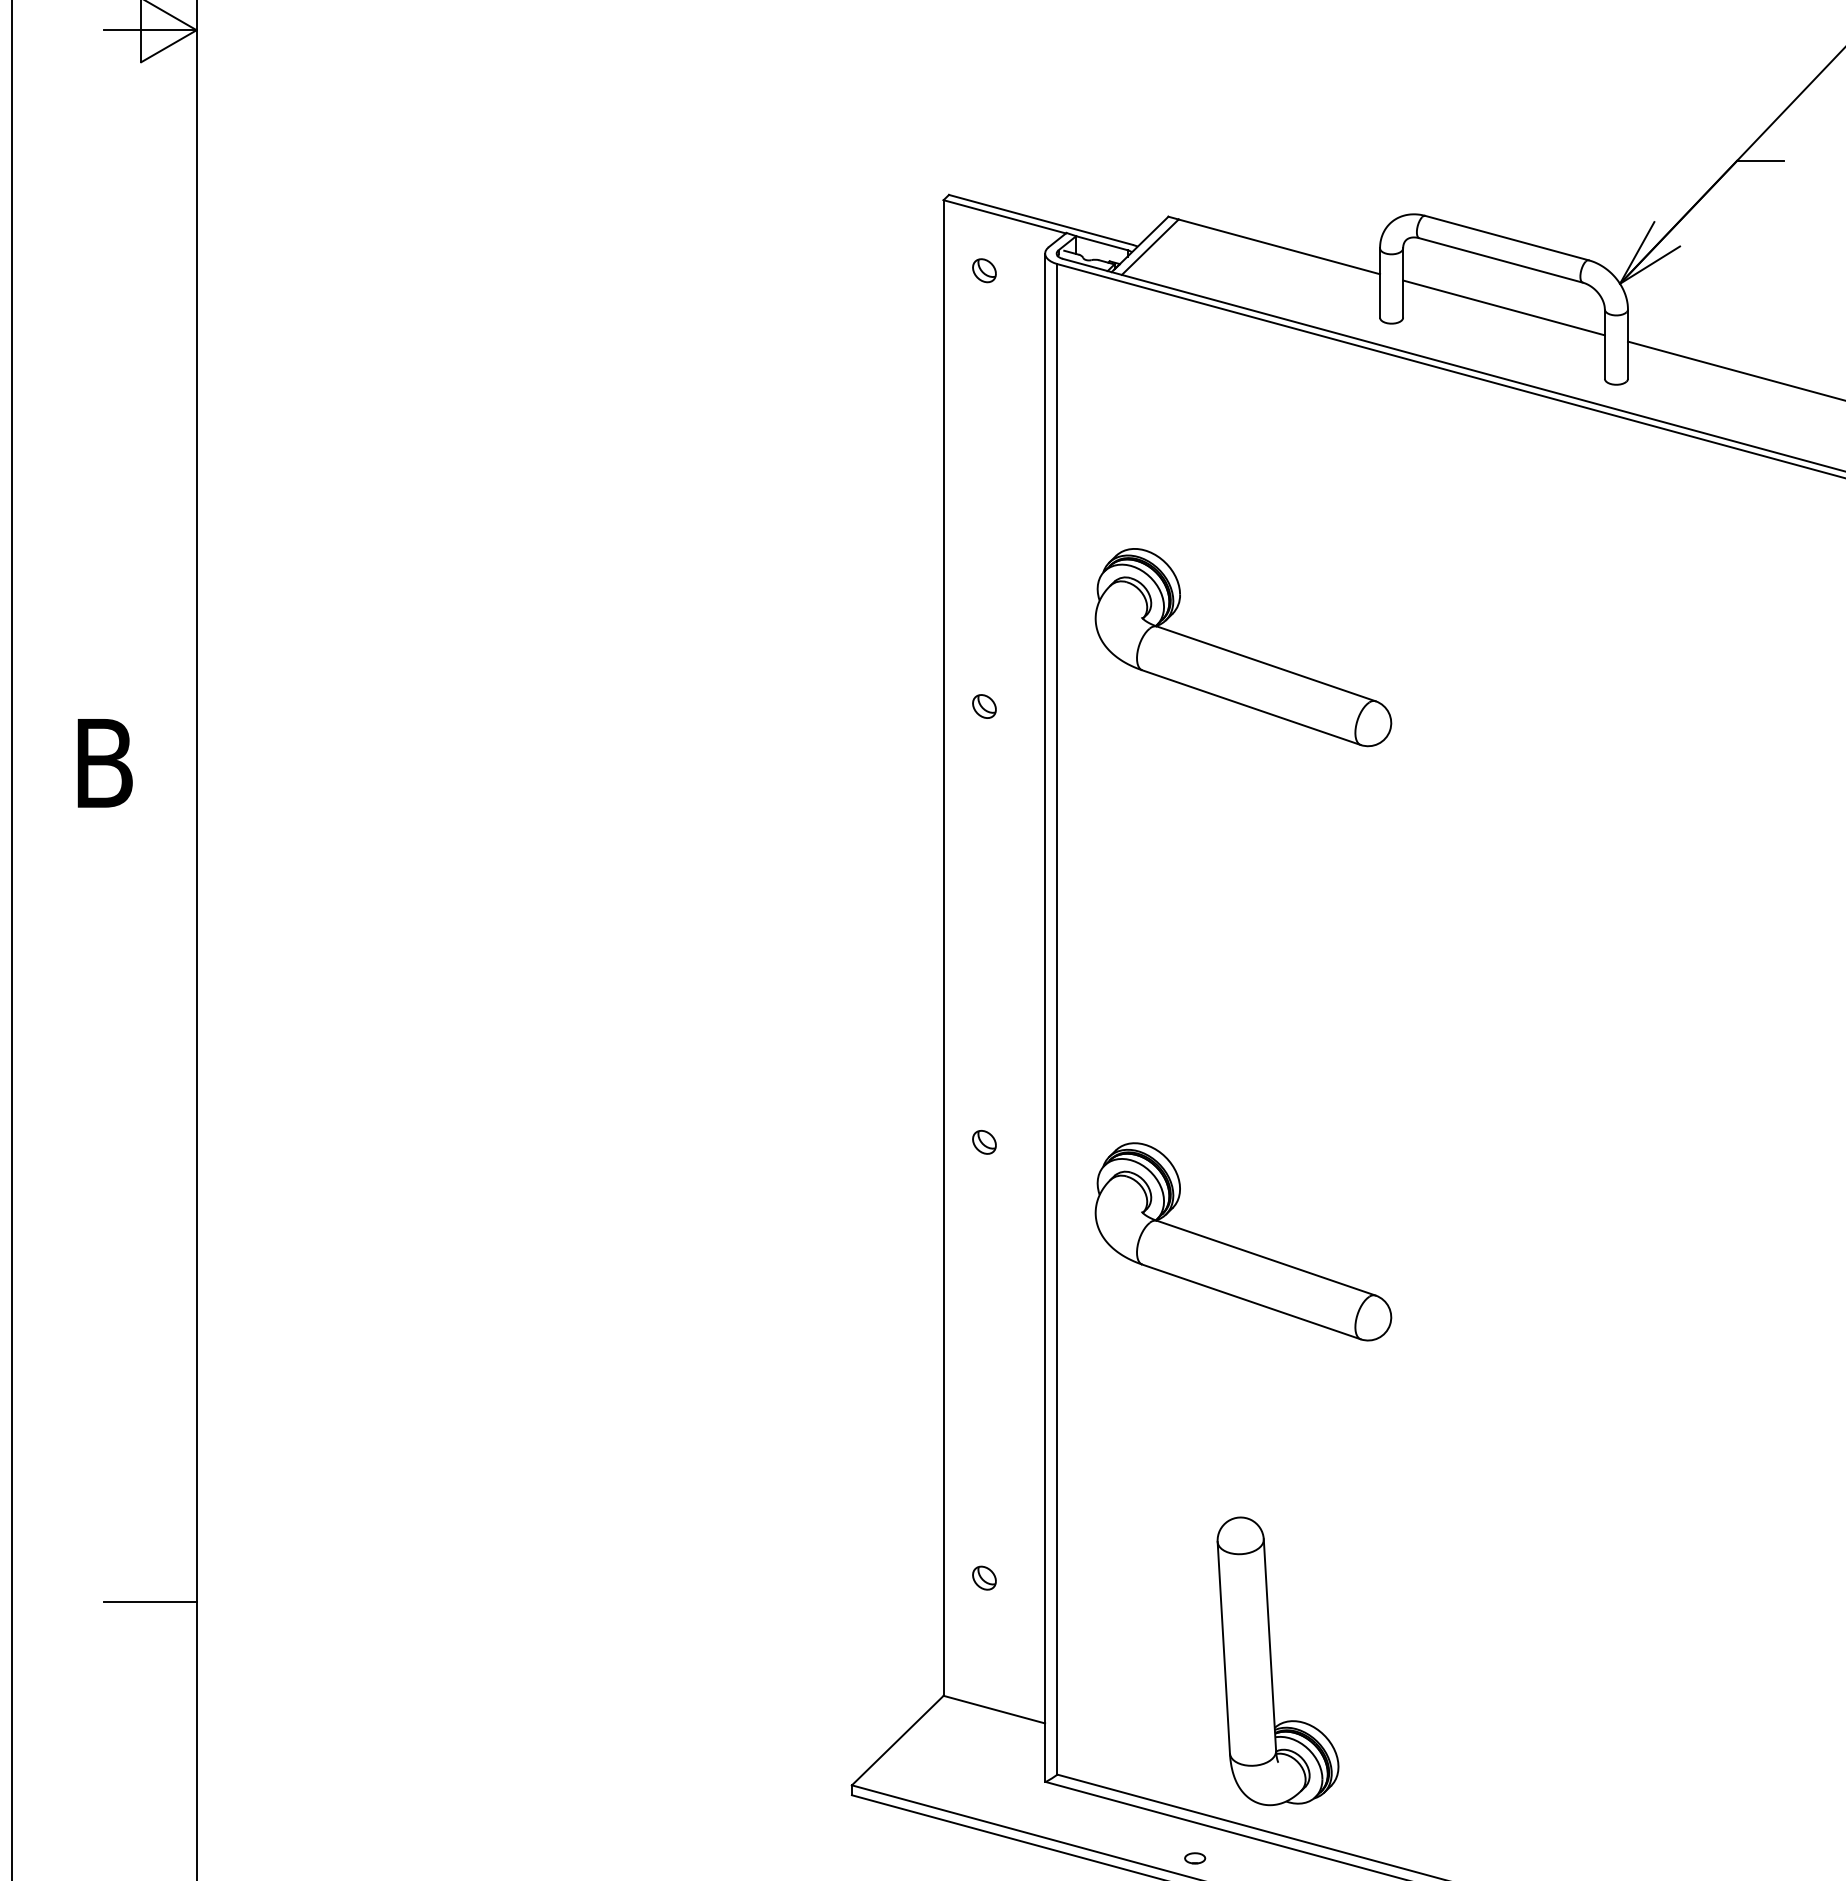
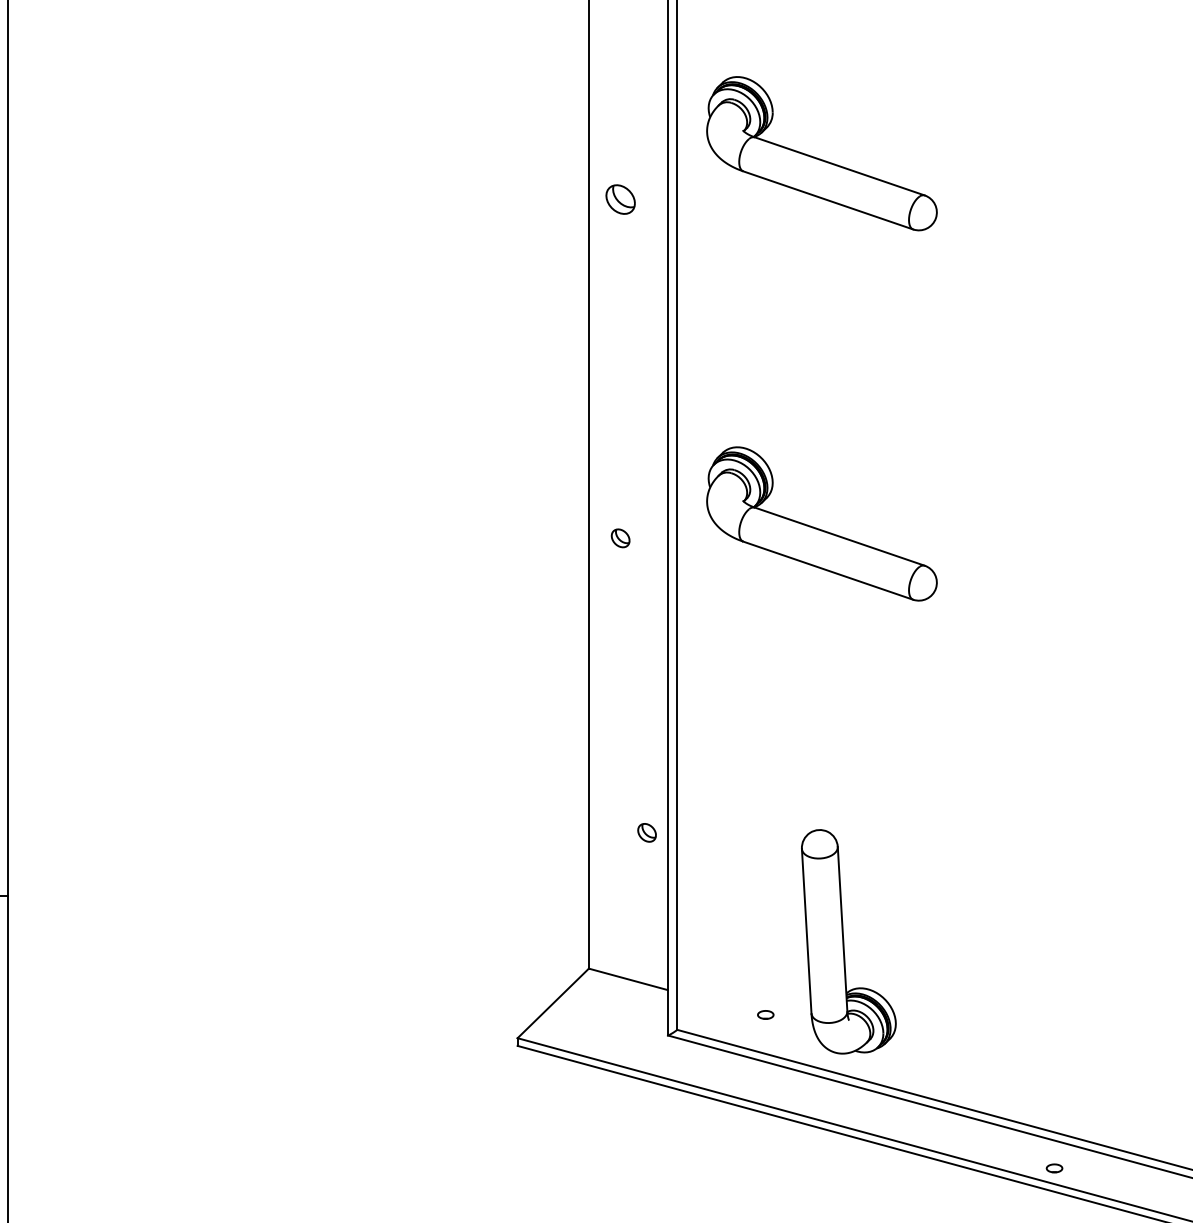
part: (984, 706) -> (620, 199), size x1.6
part: (1241, 1248) -> (820, 529), moved
part: (984, 1577) -> (647, 832), moved
part: (1195, 1858) -> (766, 1015), moved

